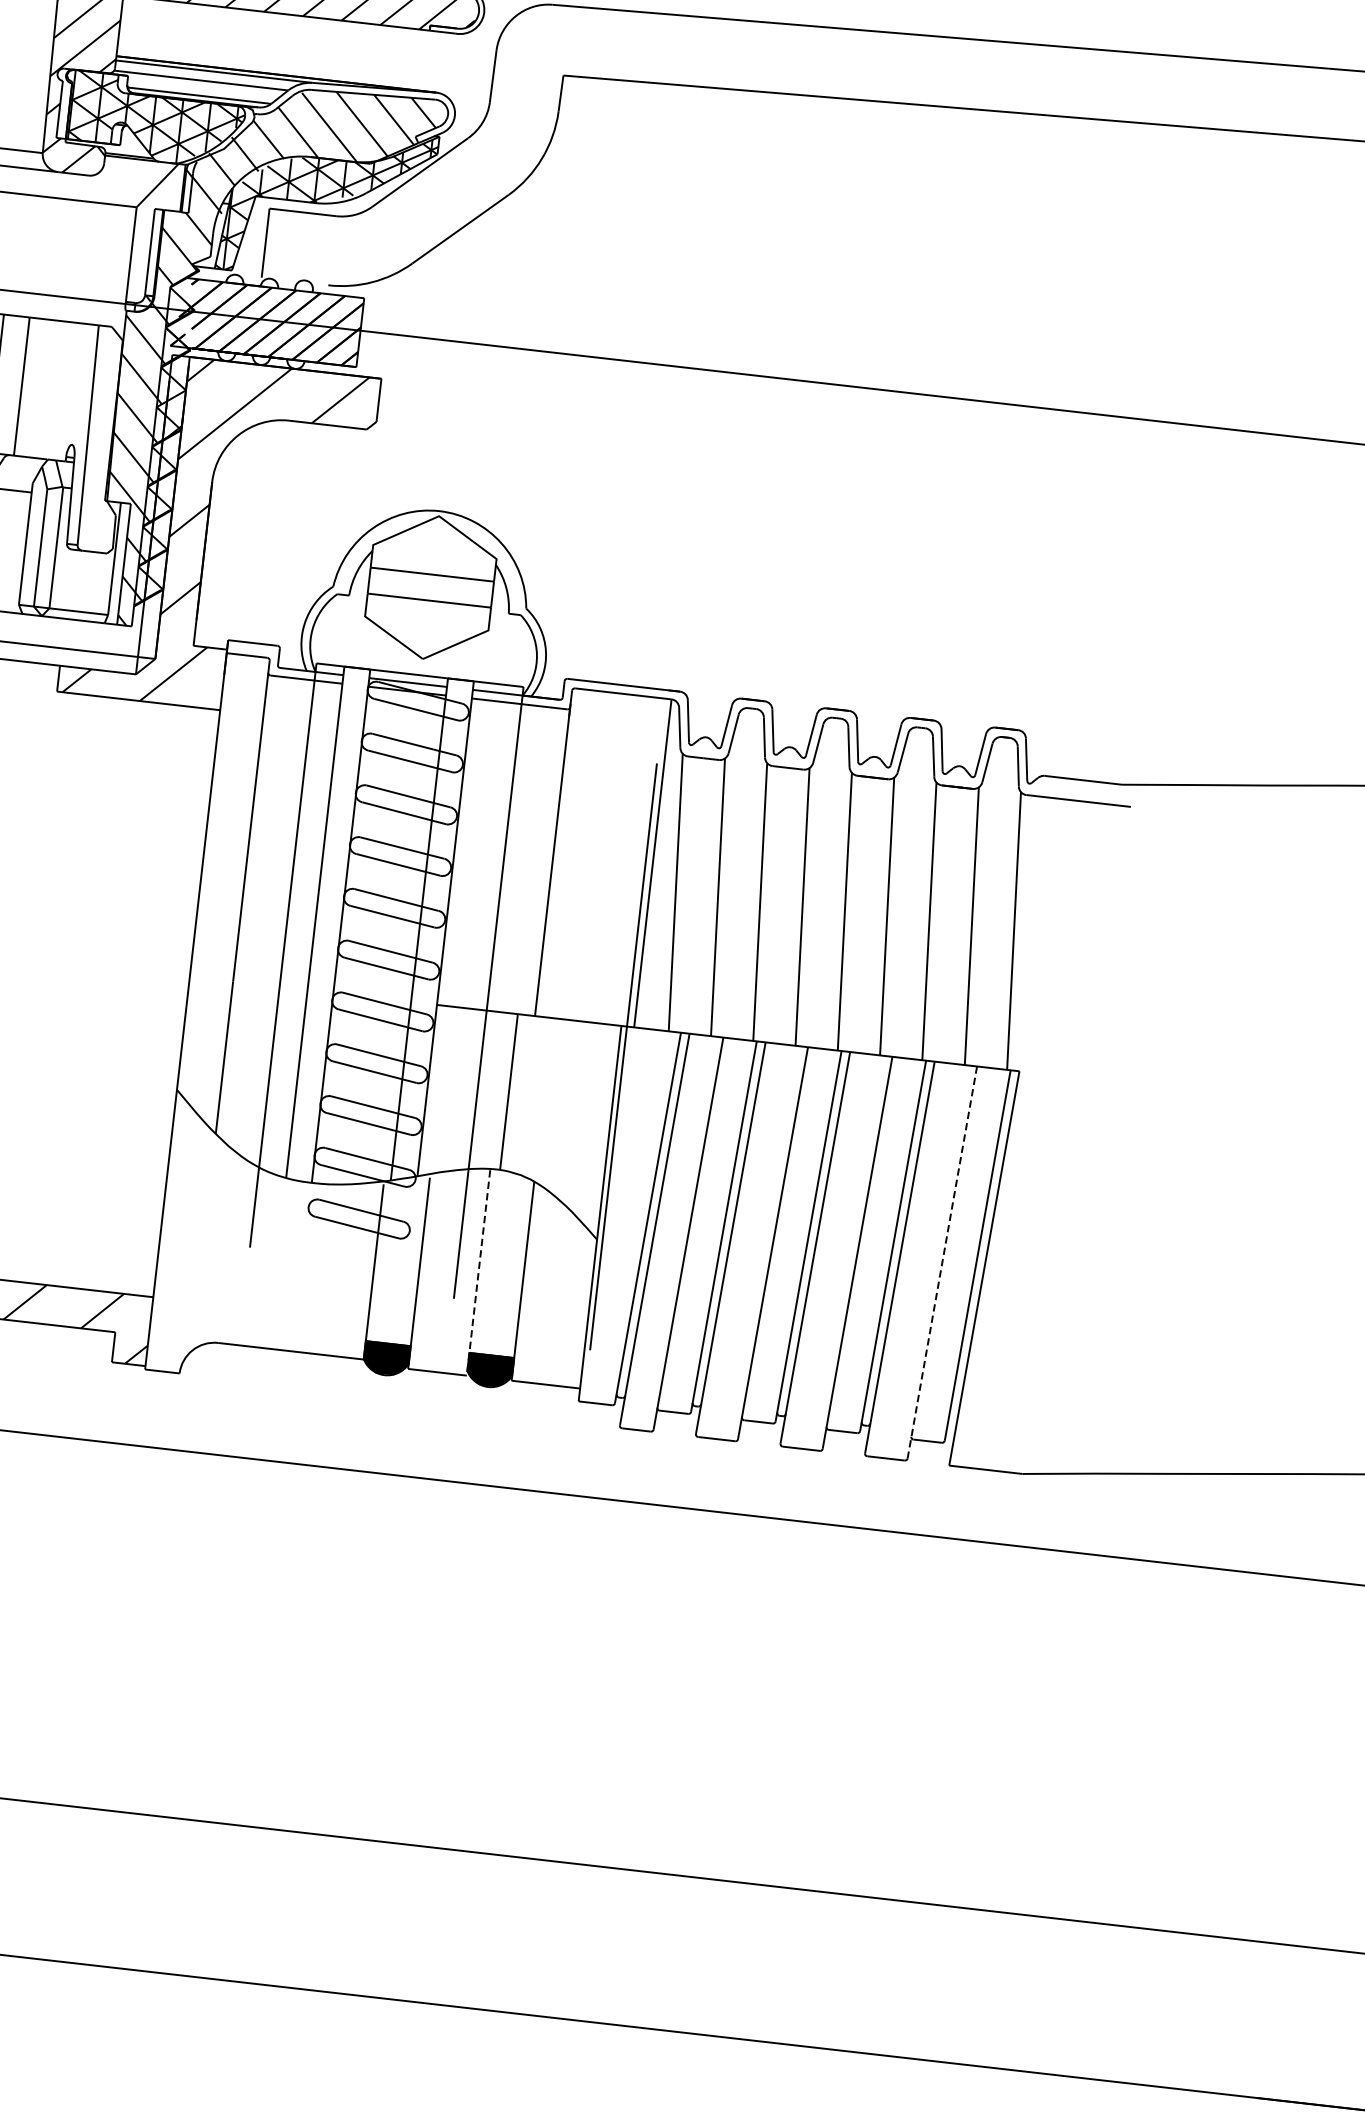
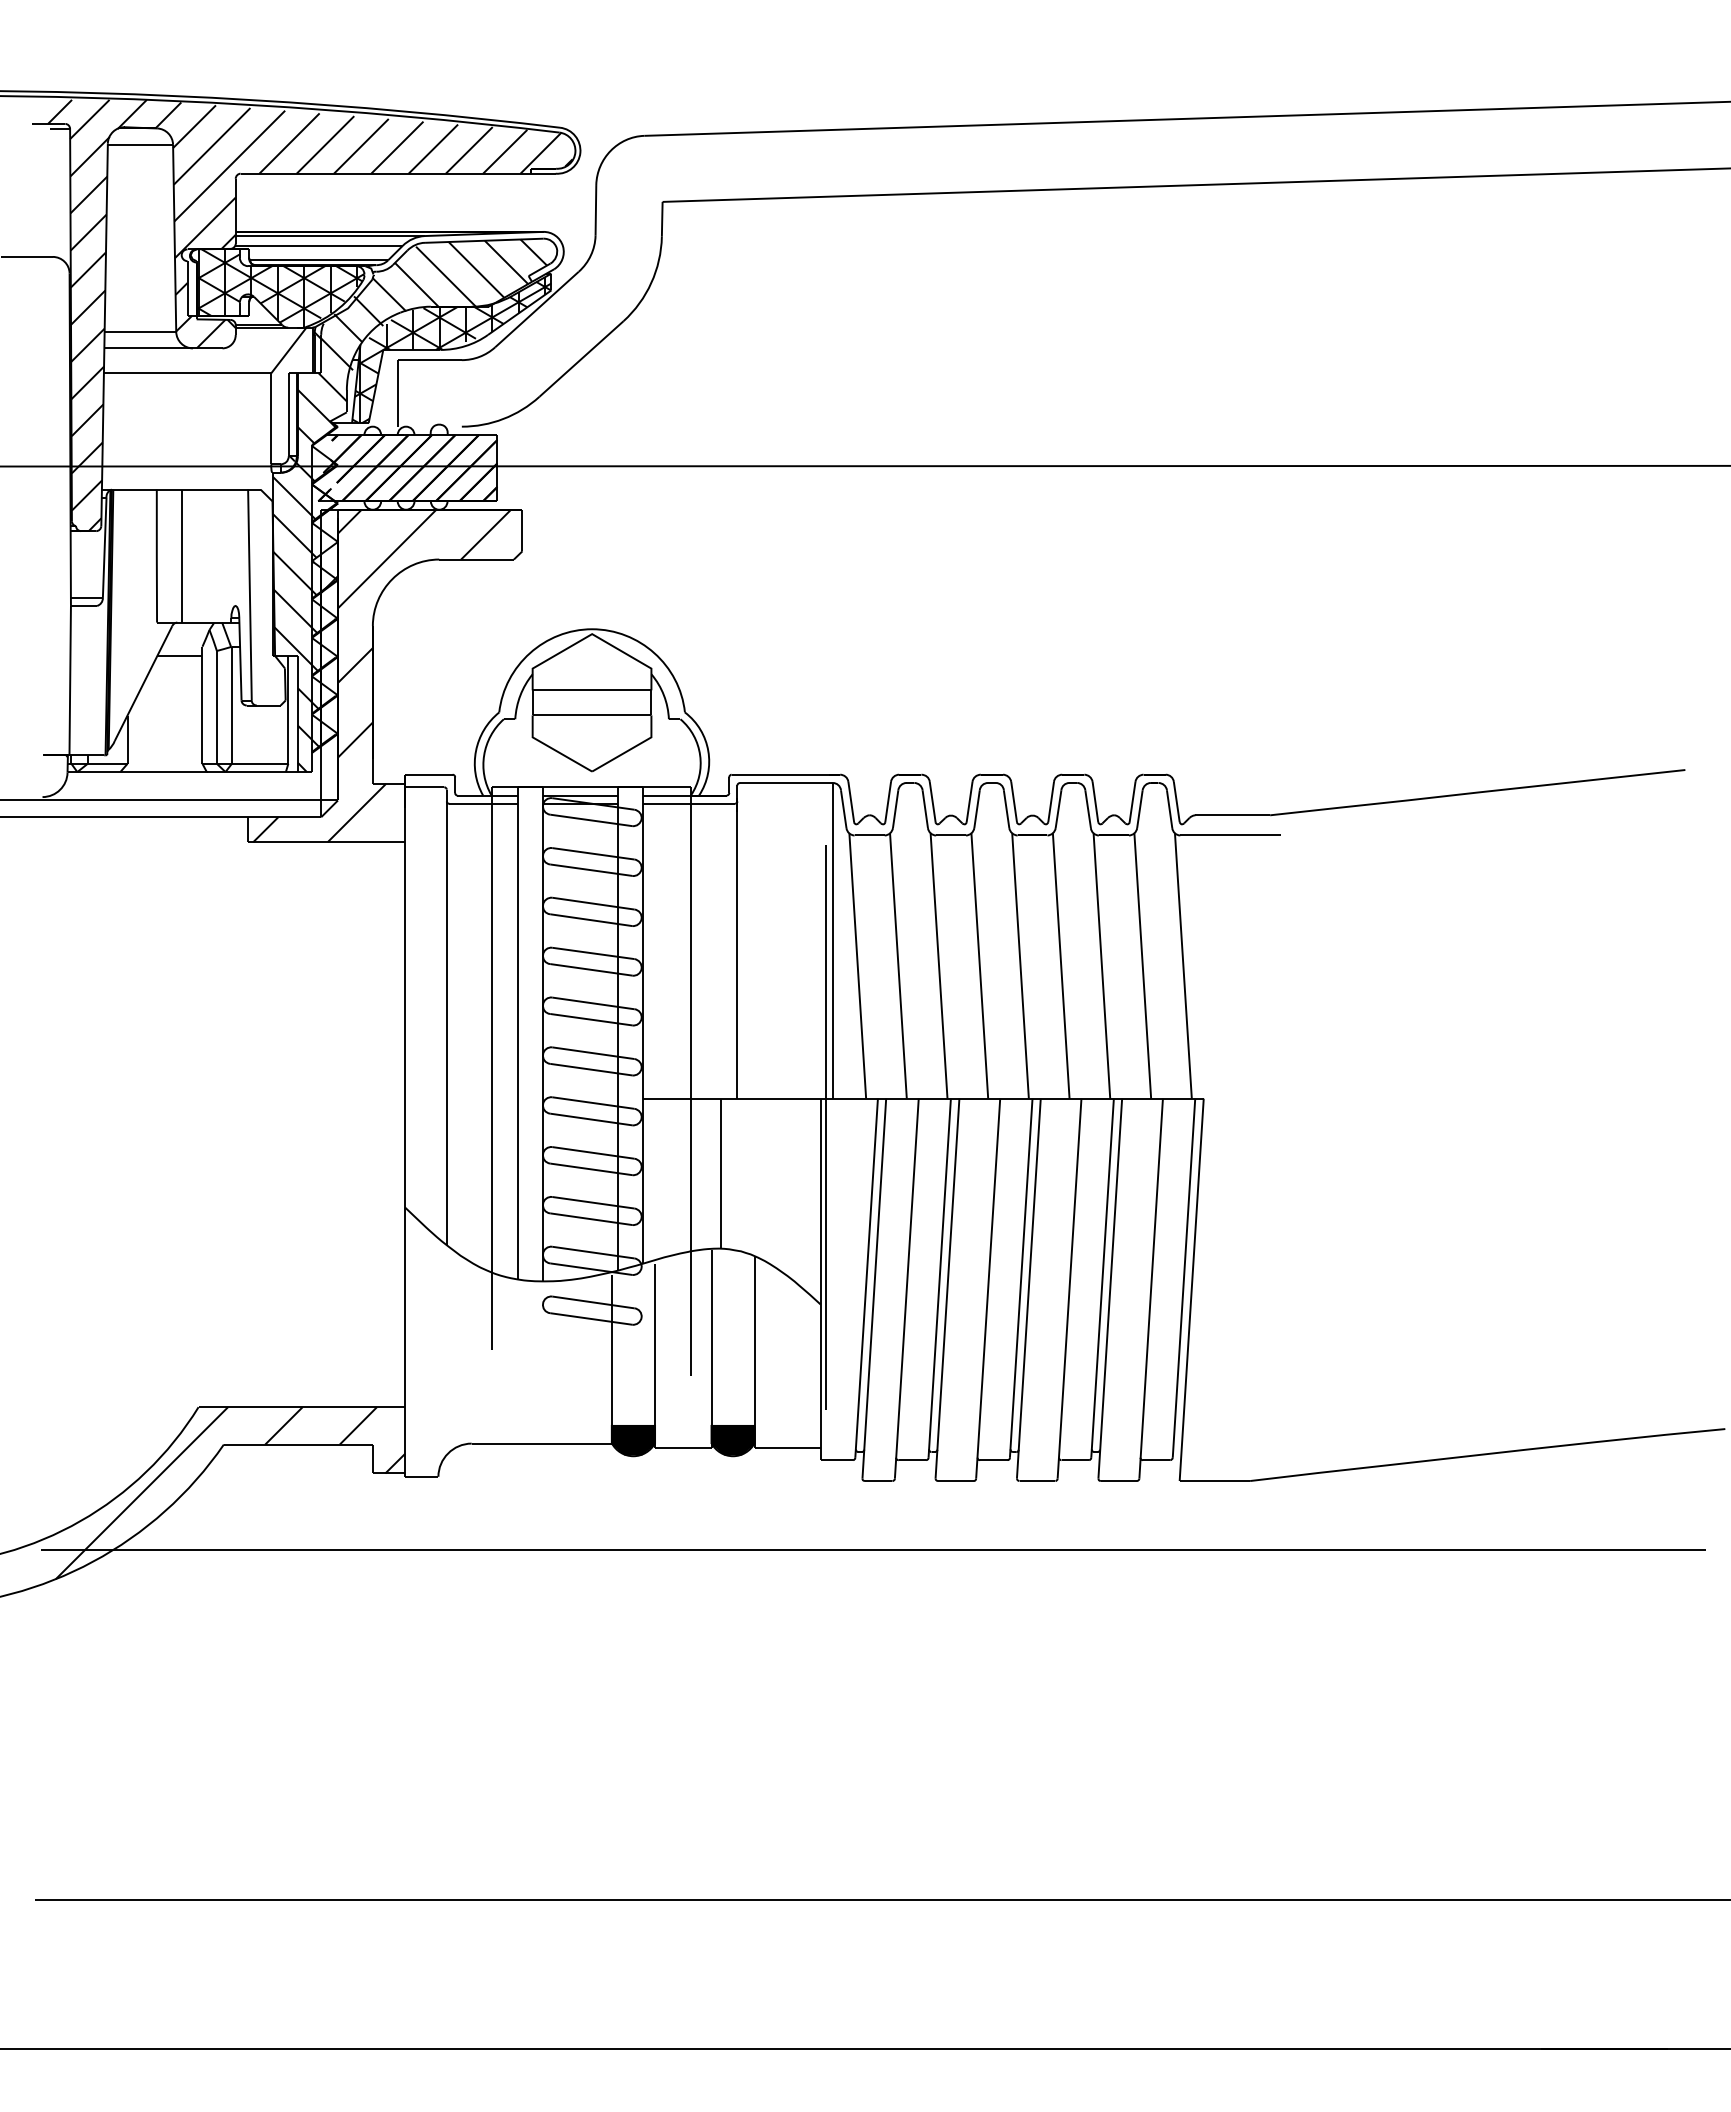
line: (942, 1263) -> (1151, 1289), dashed -> solid
line: (478, 1272) -> (711, 1348), dashed -> solid

